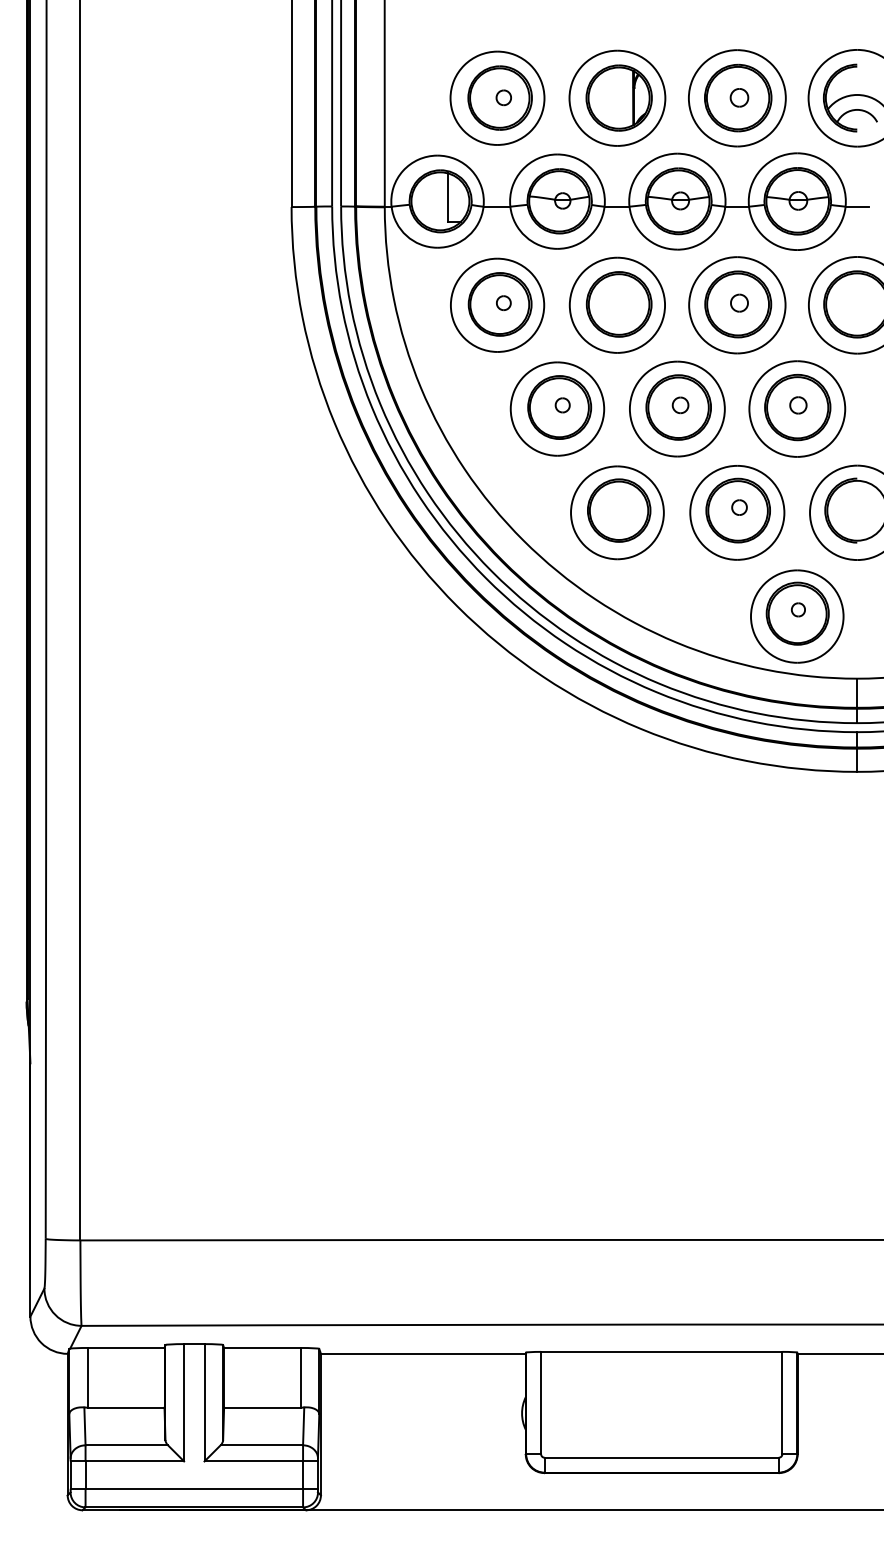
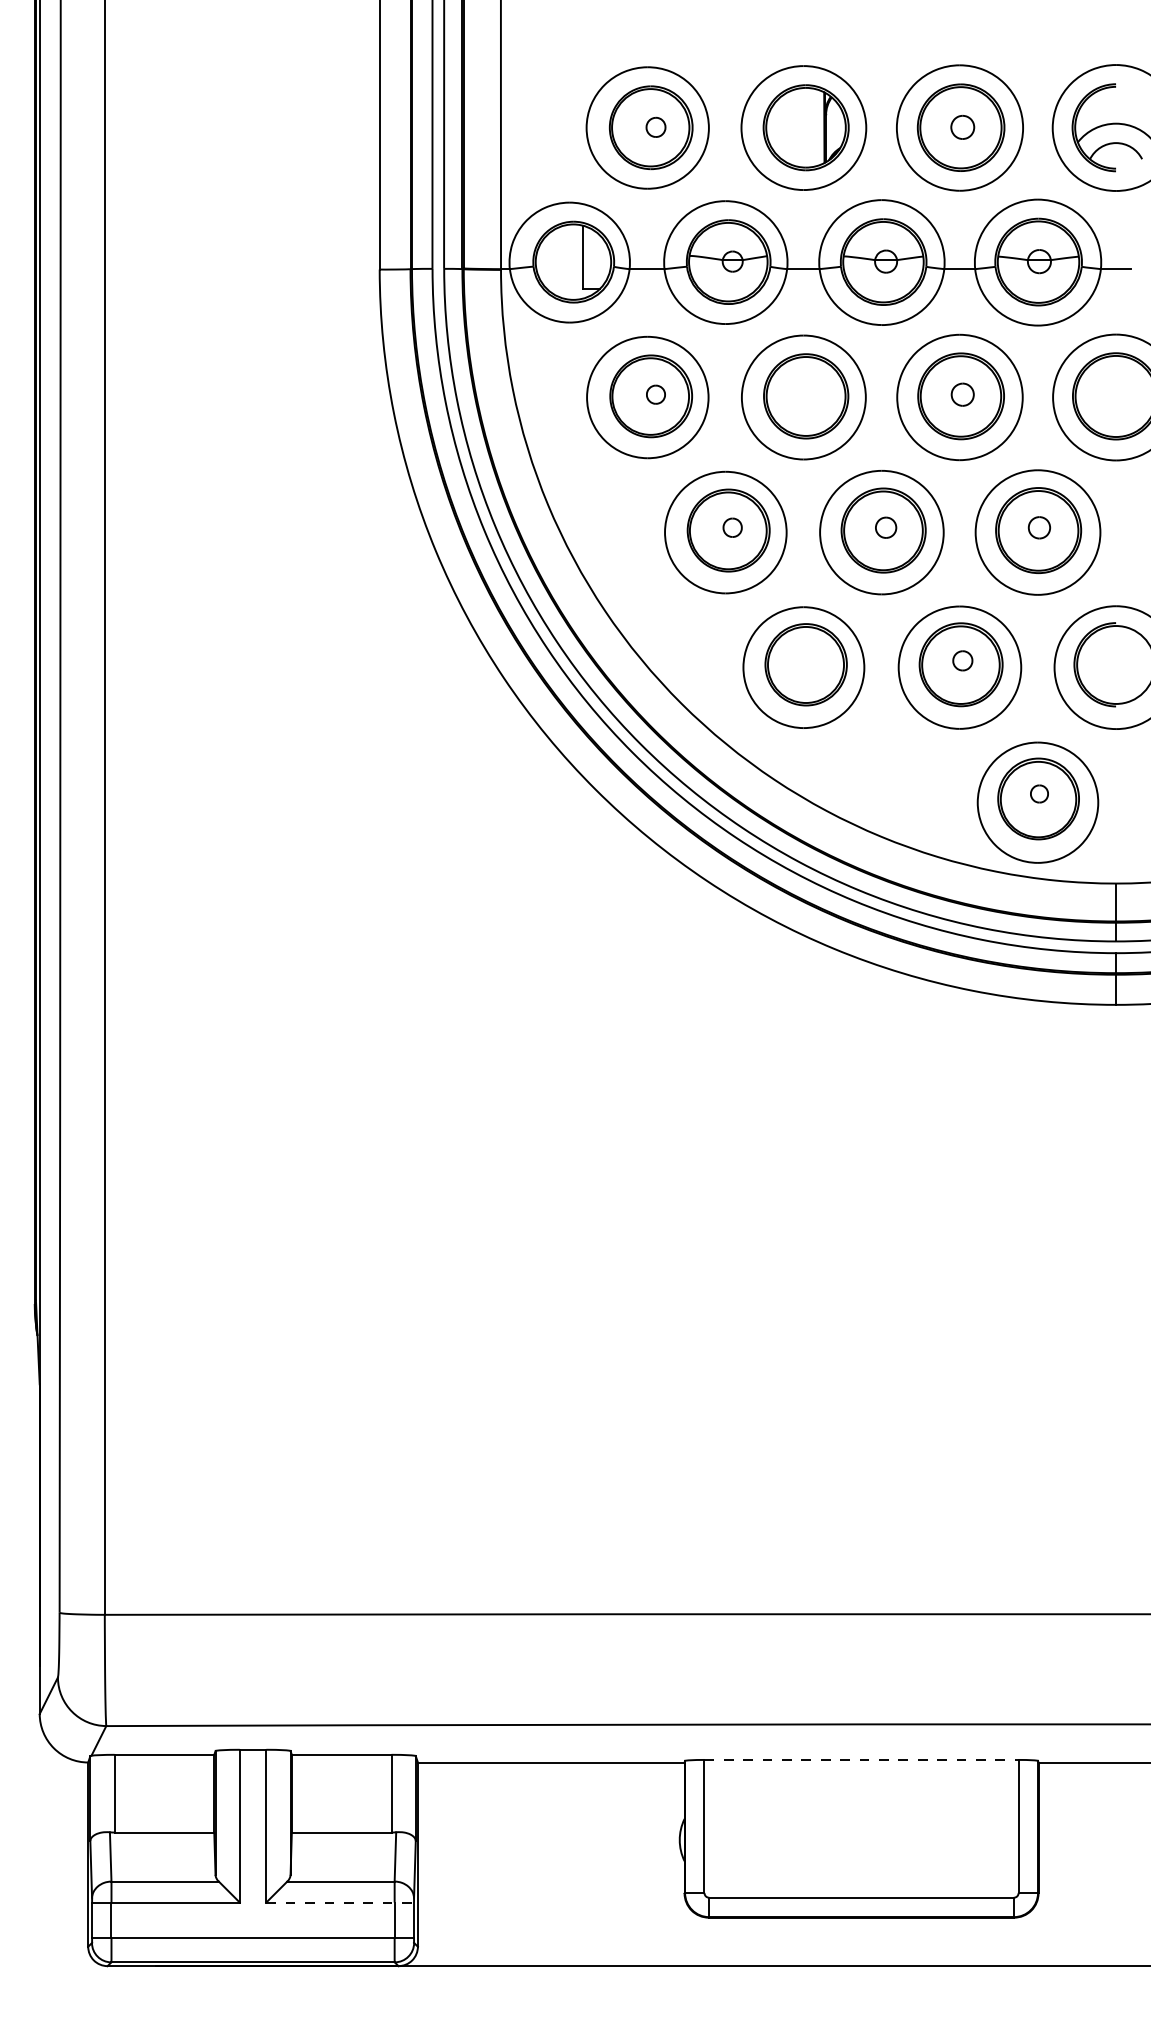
line: (661, 1351) -> (861, 1759), solid -> dashed
line: (261, 1461) -> (340, 1902), solid -> dashed

